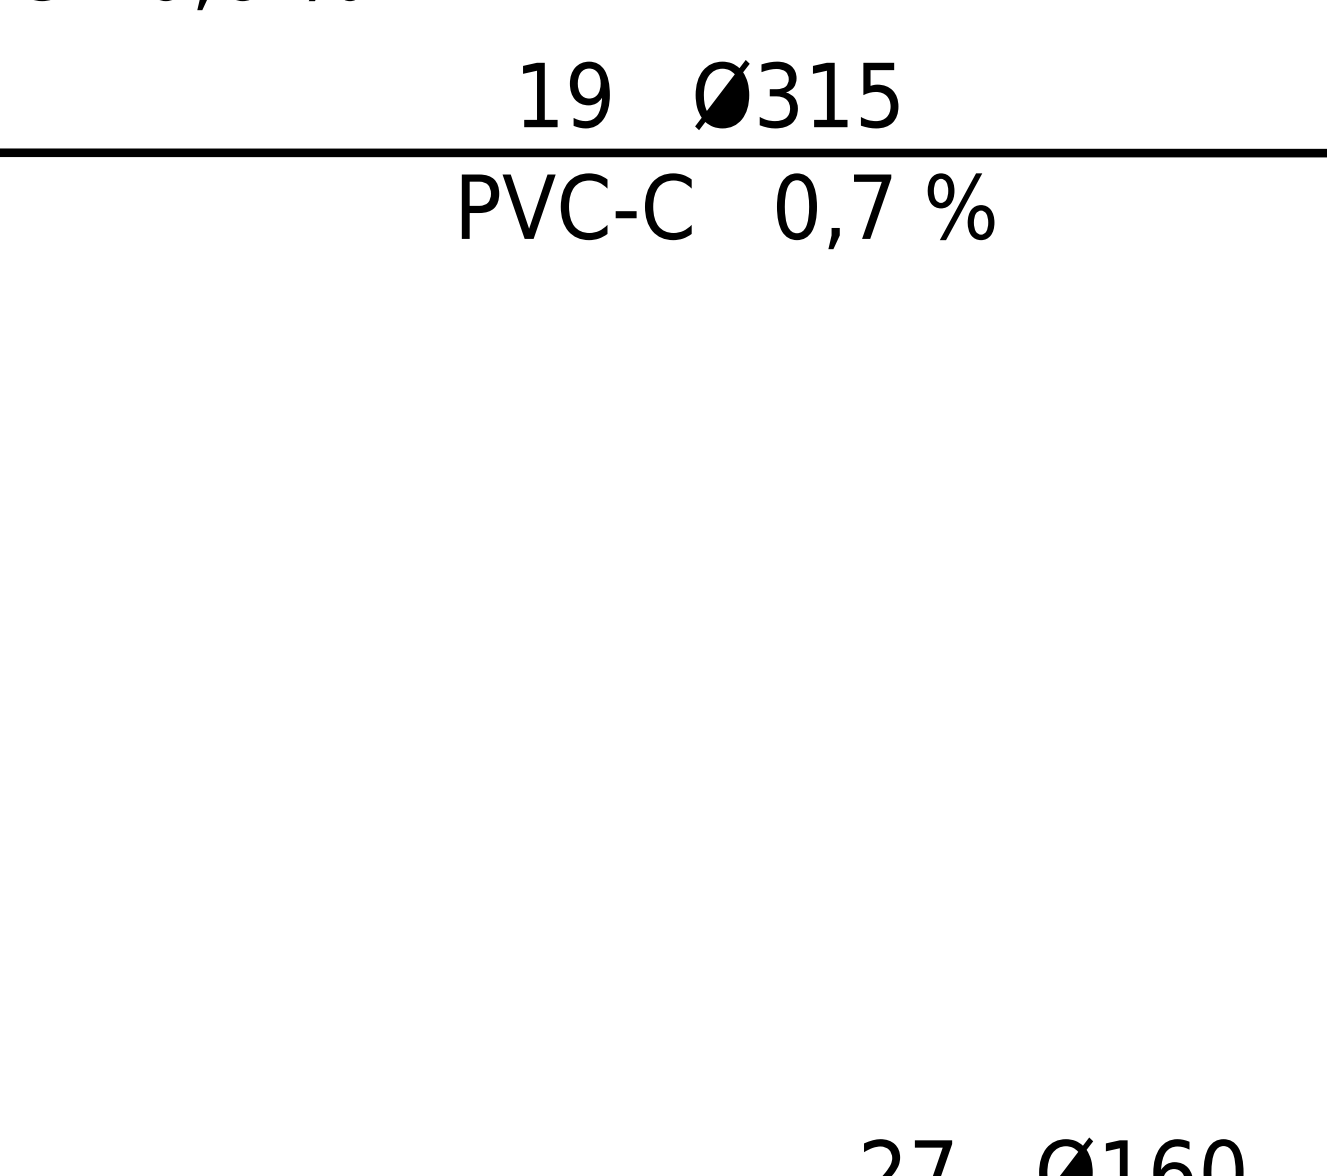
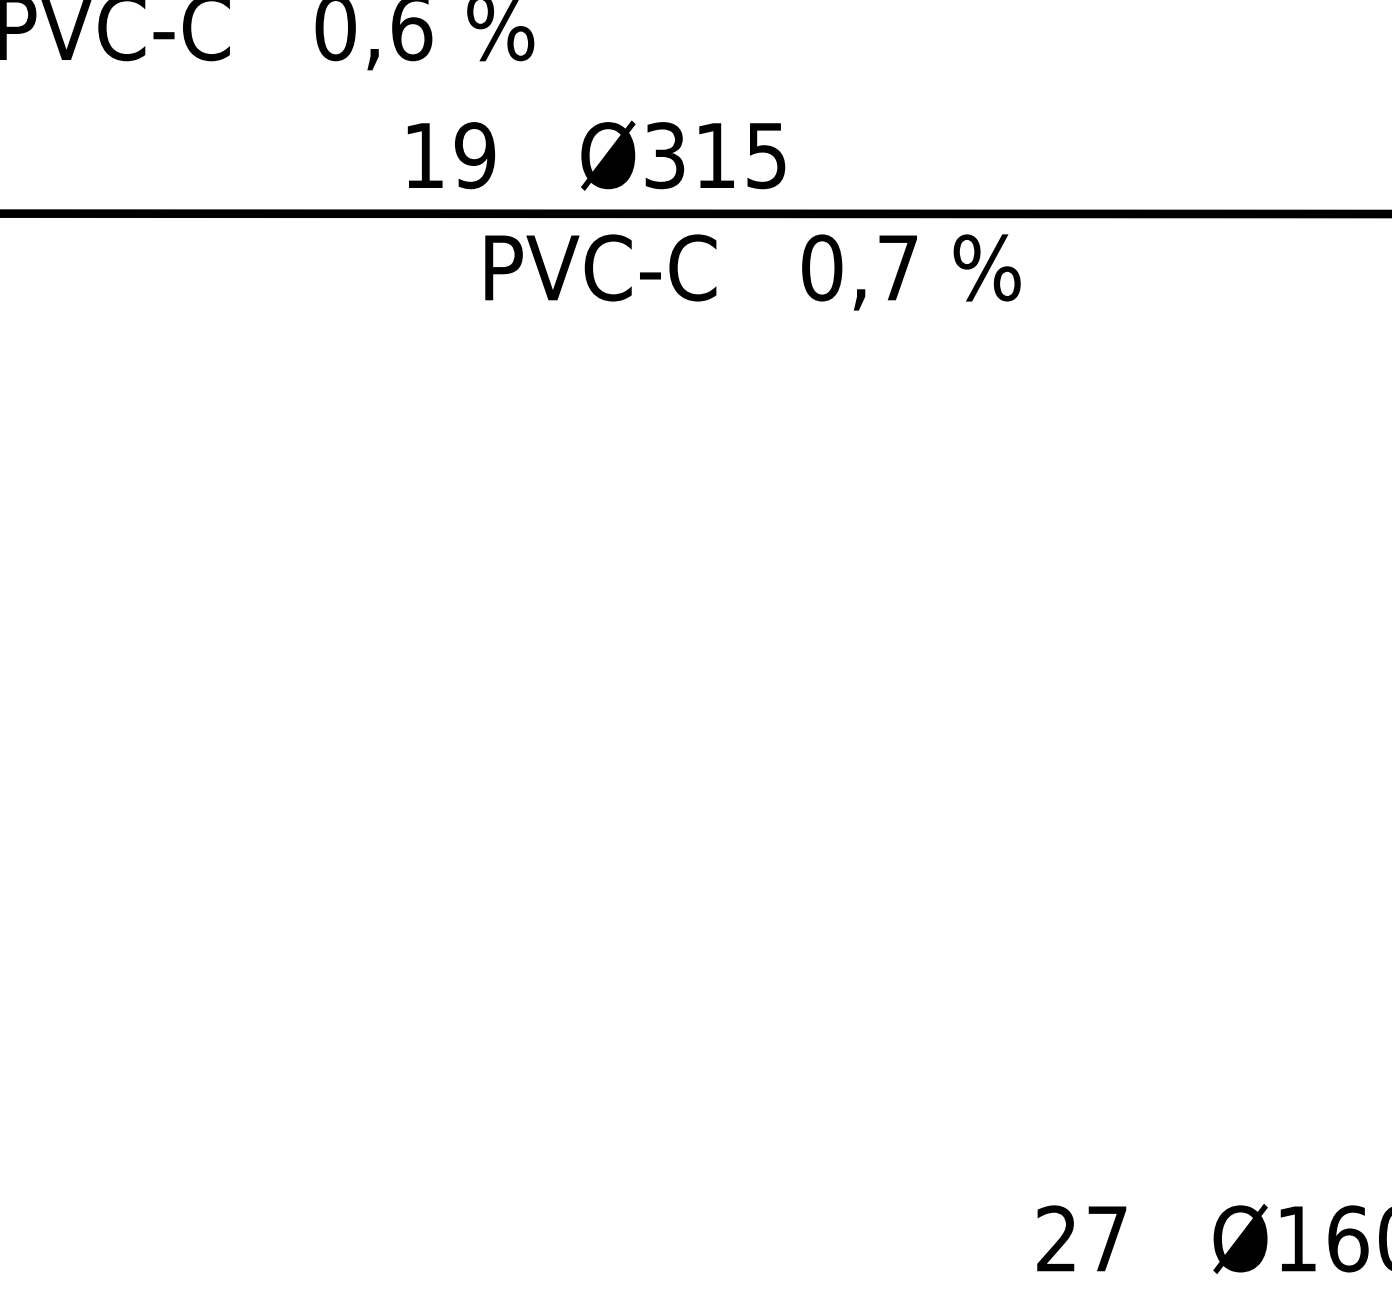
text: (710, 94) -> (596, 155), moved
text: (727, 211) -> (752, 272), moved

